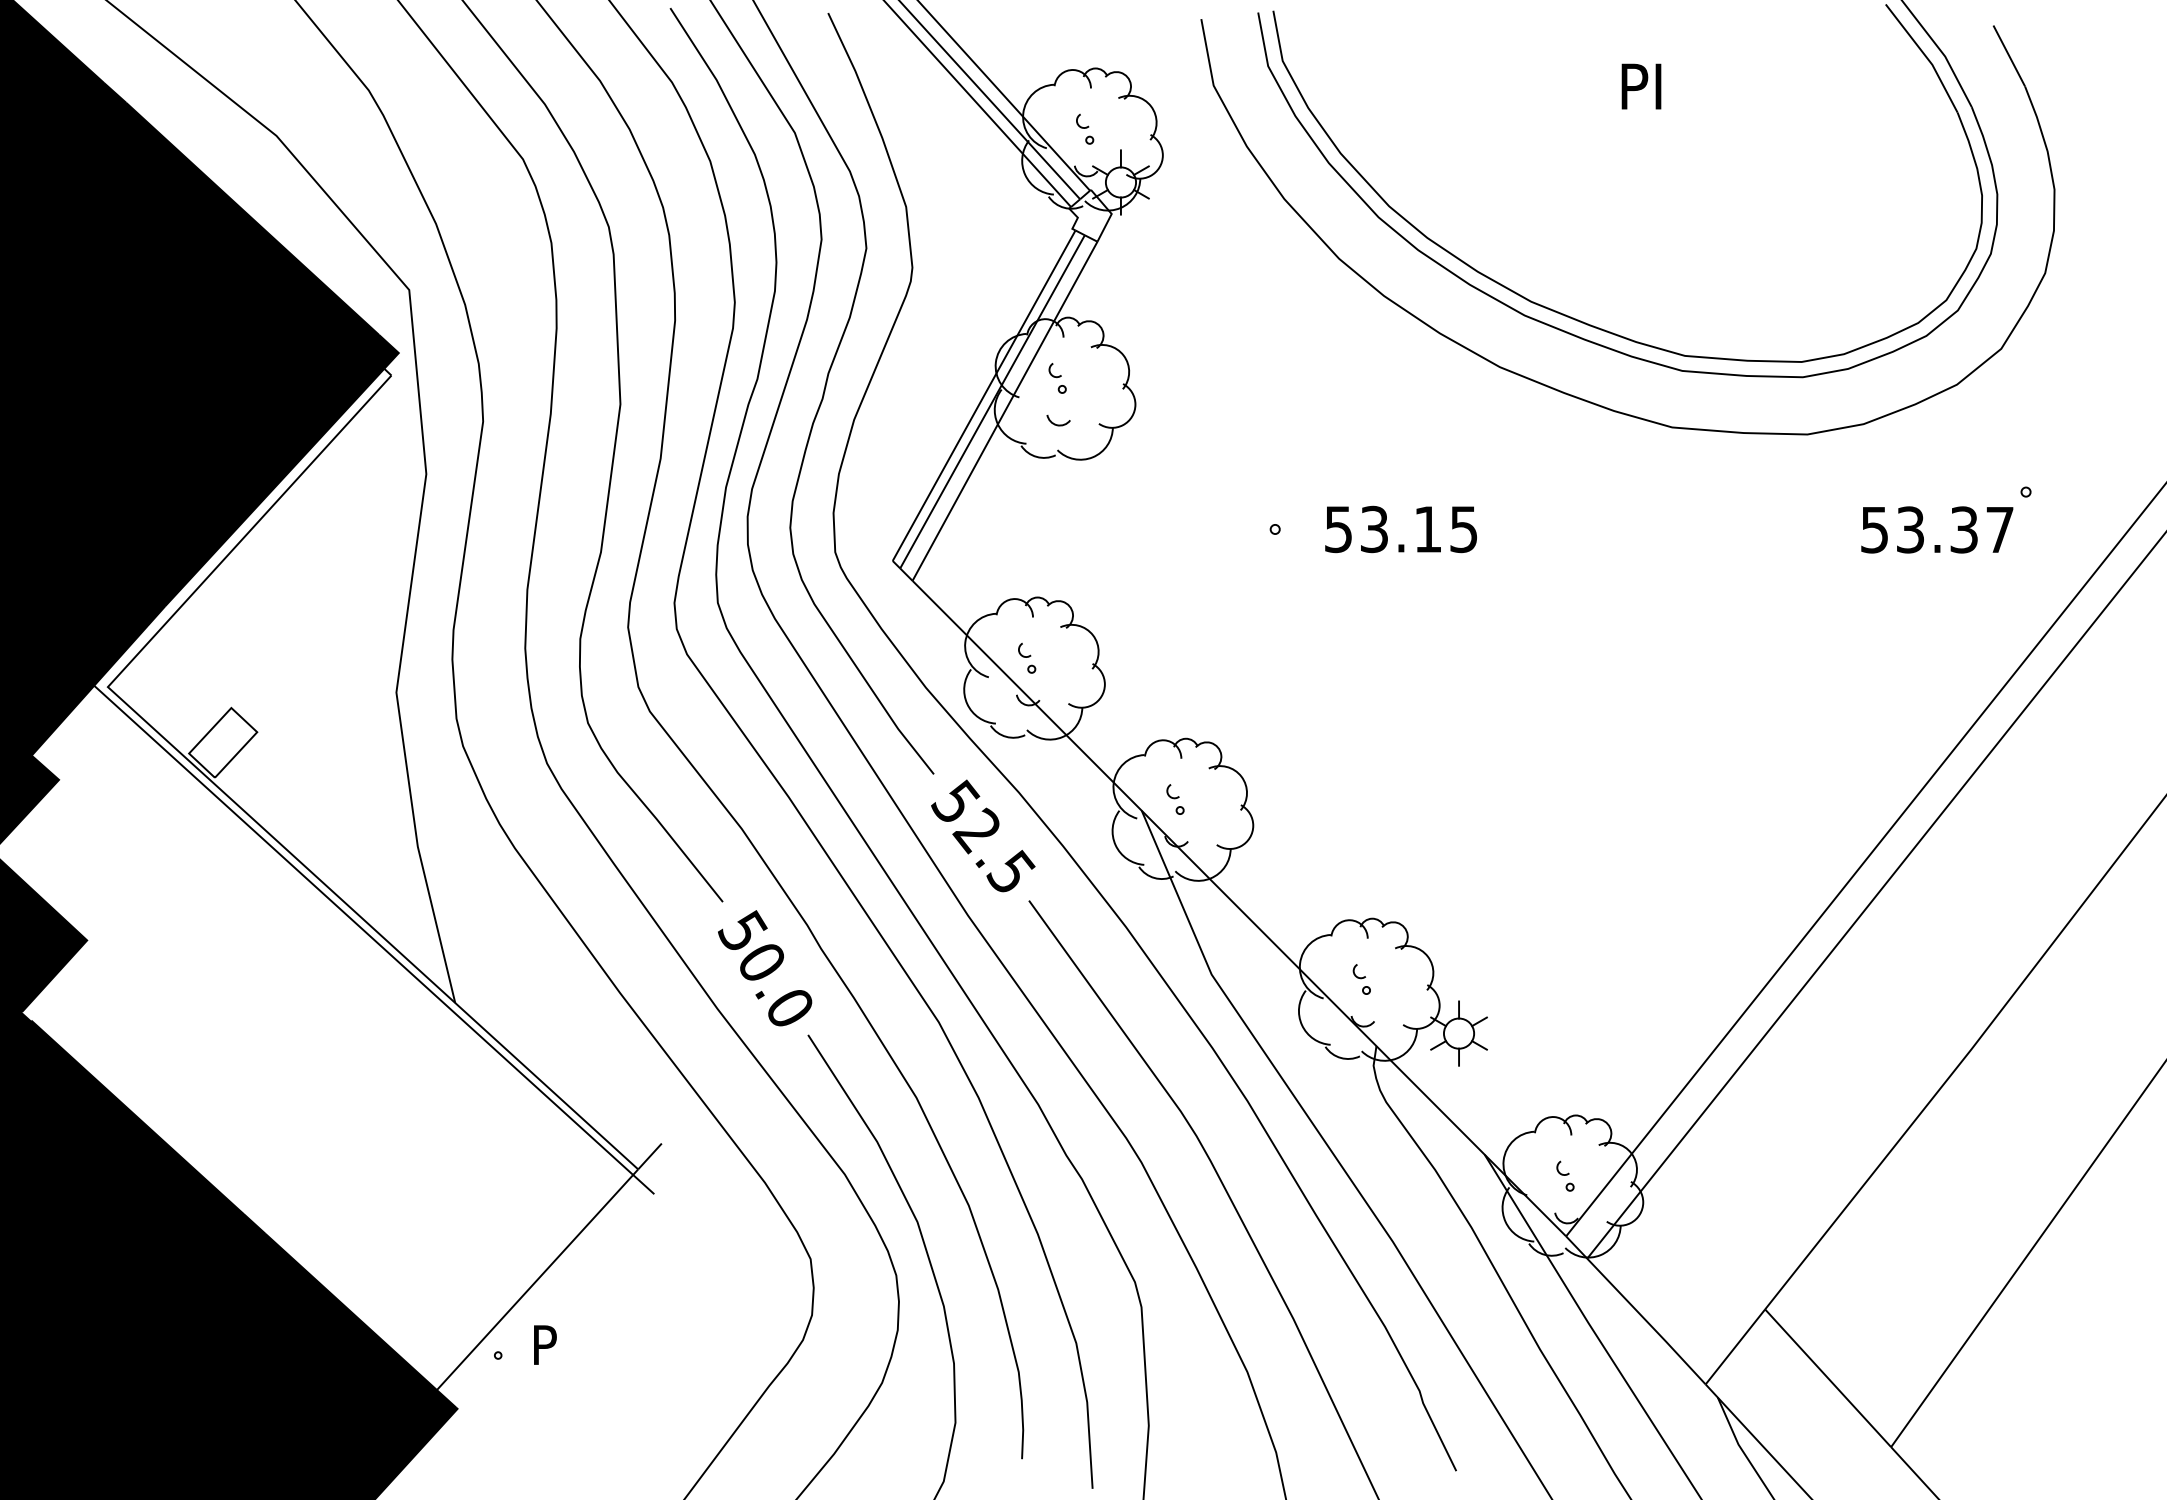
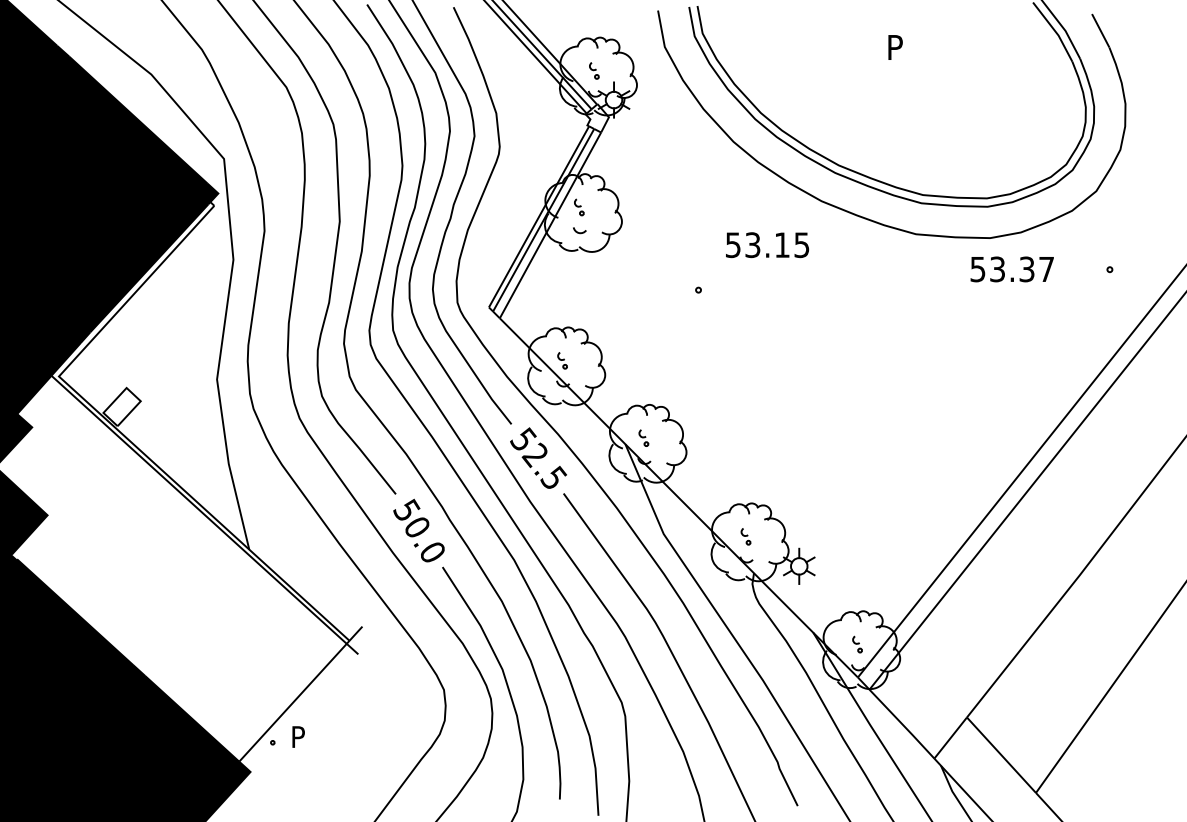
text: (1658, 86) -> (908, 47), PI -> P
text: (1401, 530) -> (767, 245), moved
text: (1935, 530) -> (1011, 269), moved

